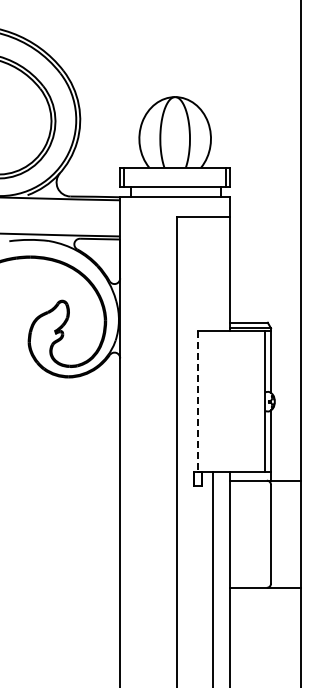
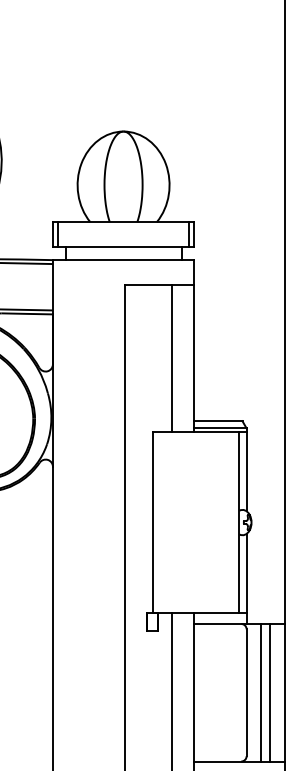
line: (213, 273) -> (172, 358), added
line: (197, 401) -> (152, 522), dashed -> solid
line: (282, 533) -> (261, 691), added
line: (289, 533) -> (270, 691), added

